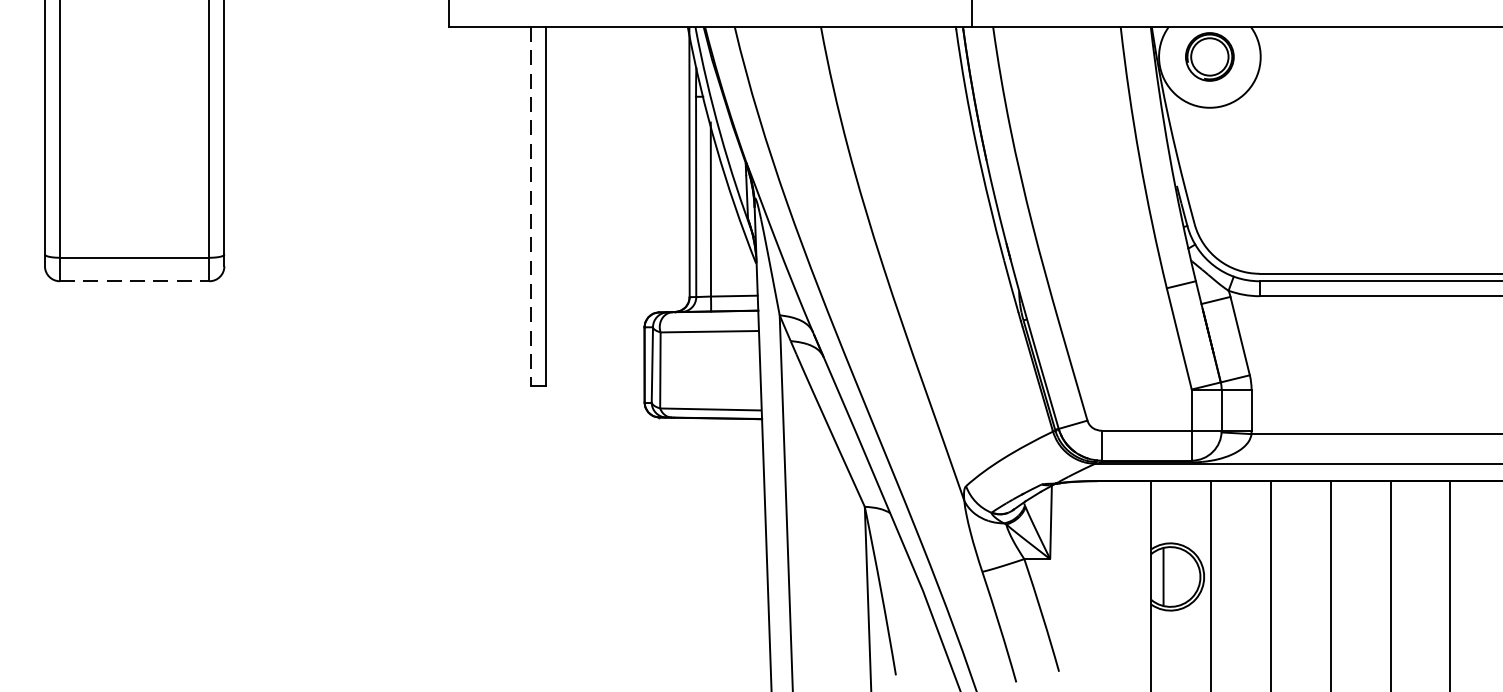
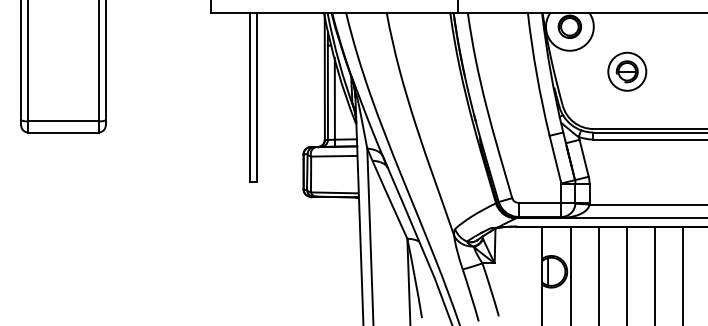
part: (1332, 151) -> (627, 71), added
line: (531, 206) -> (250, 97), dashed -> solid
line: (134, 281) -> (63, 132), dashed -> solid

